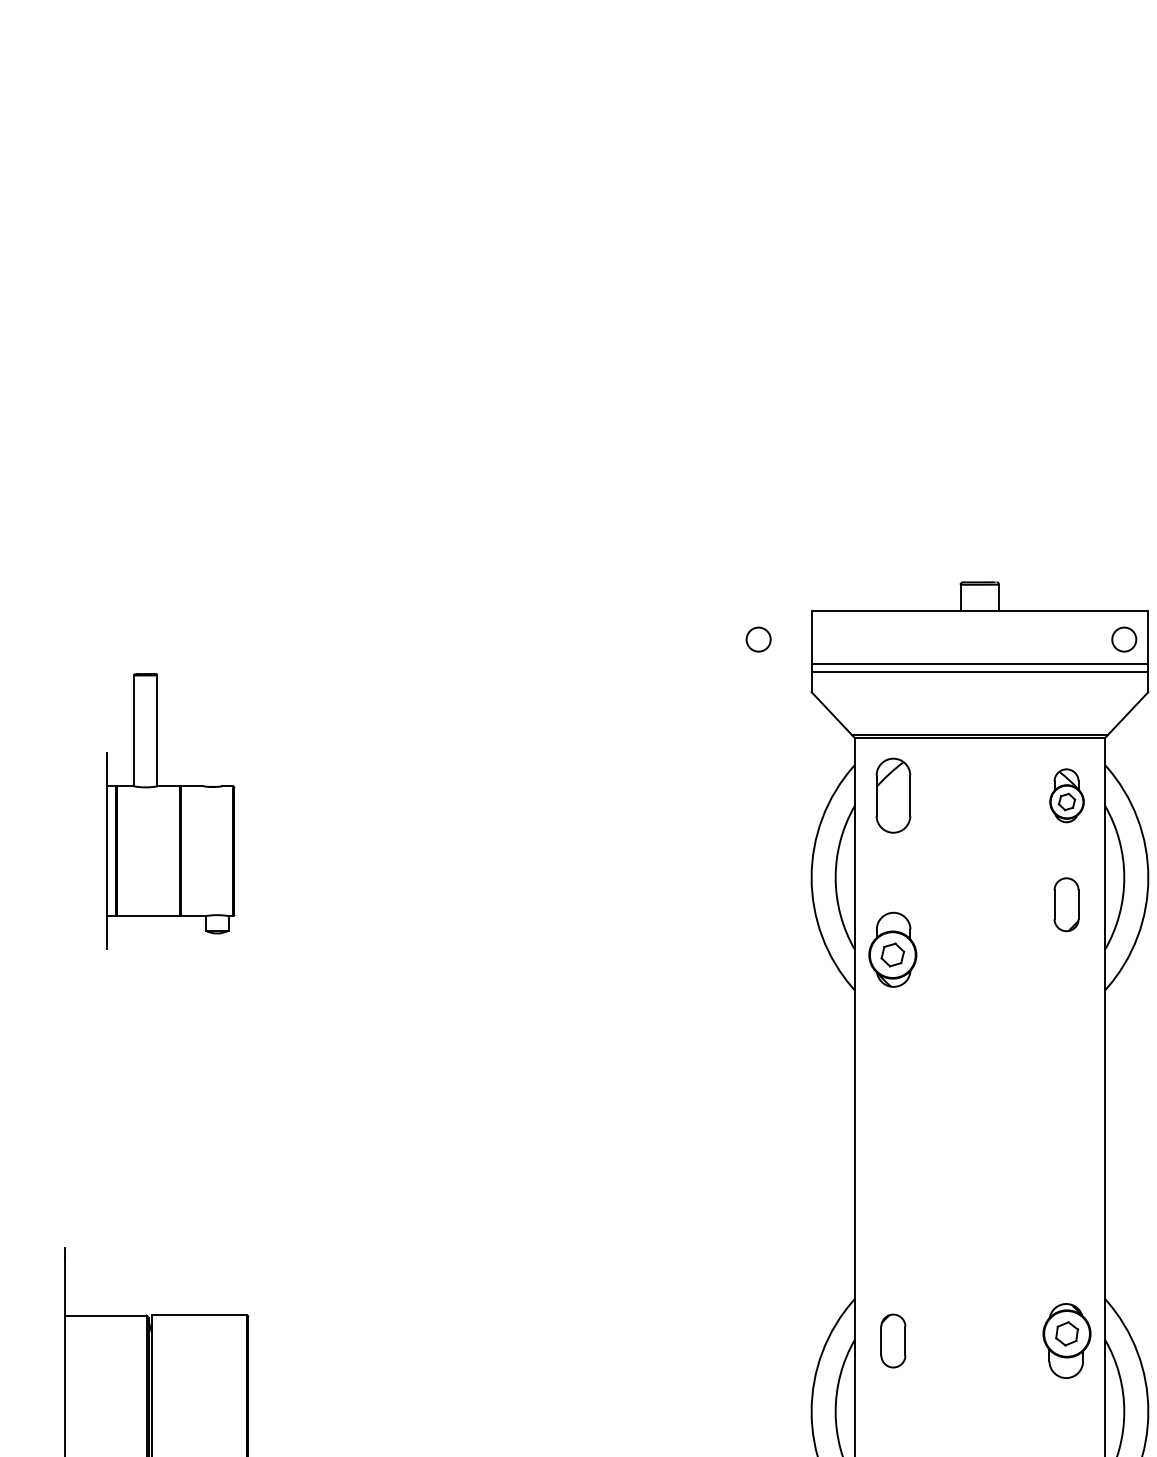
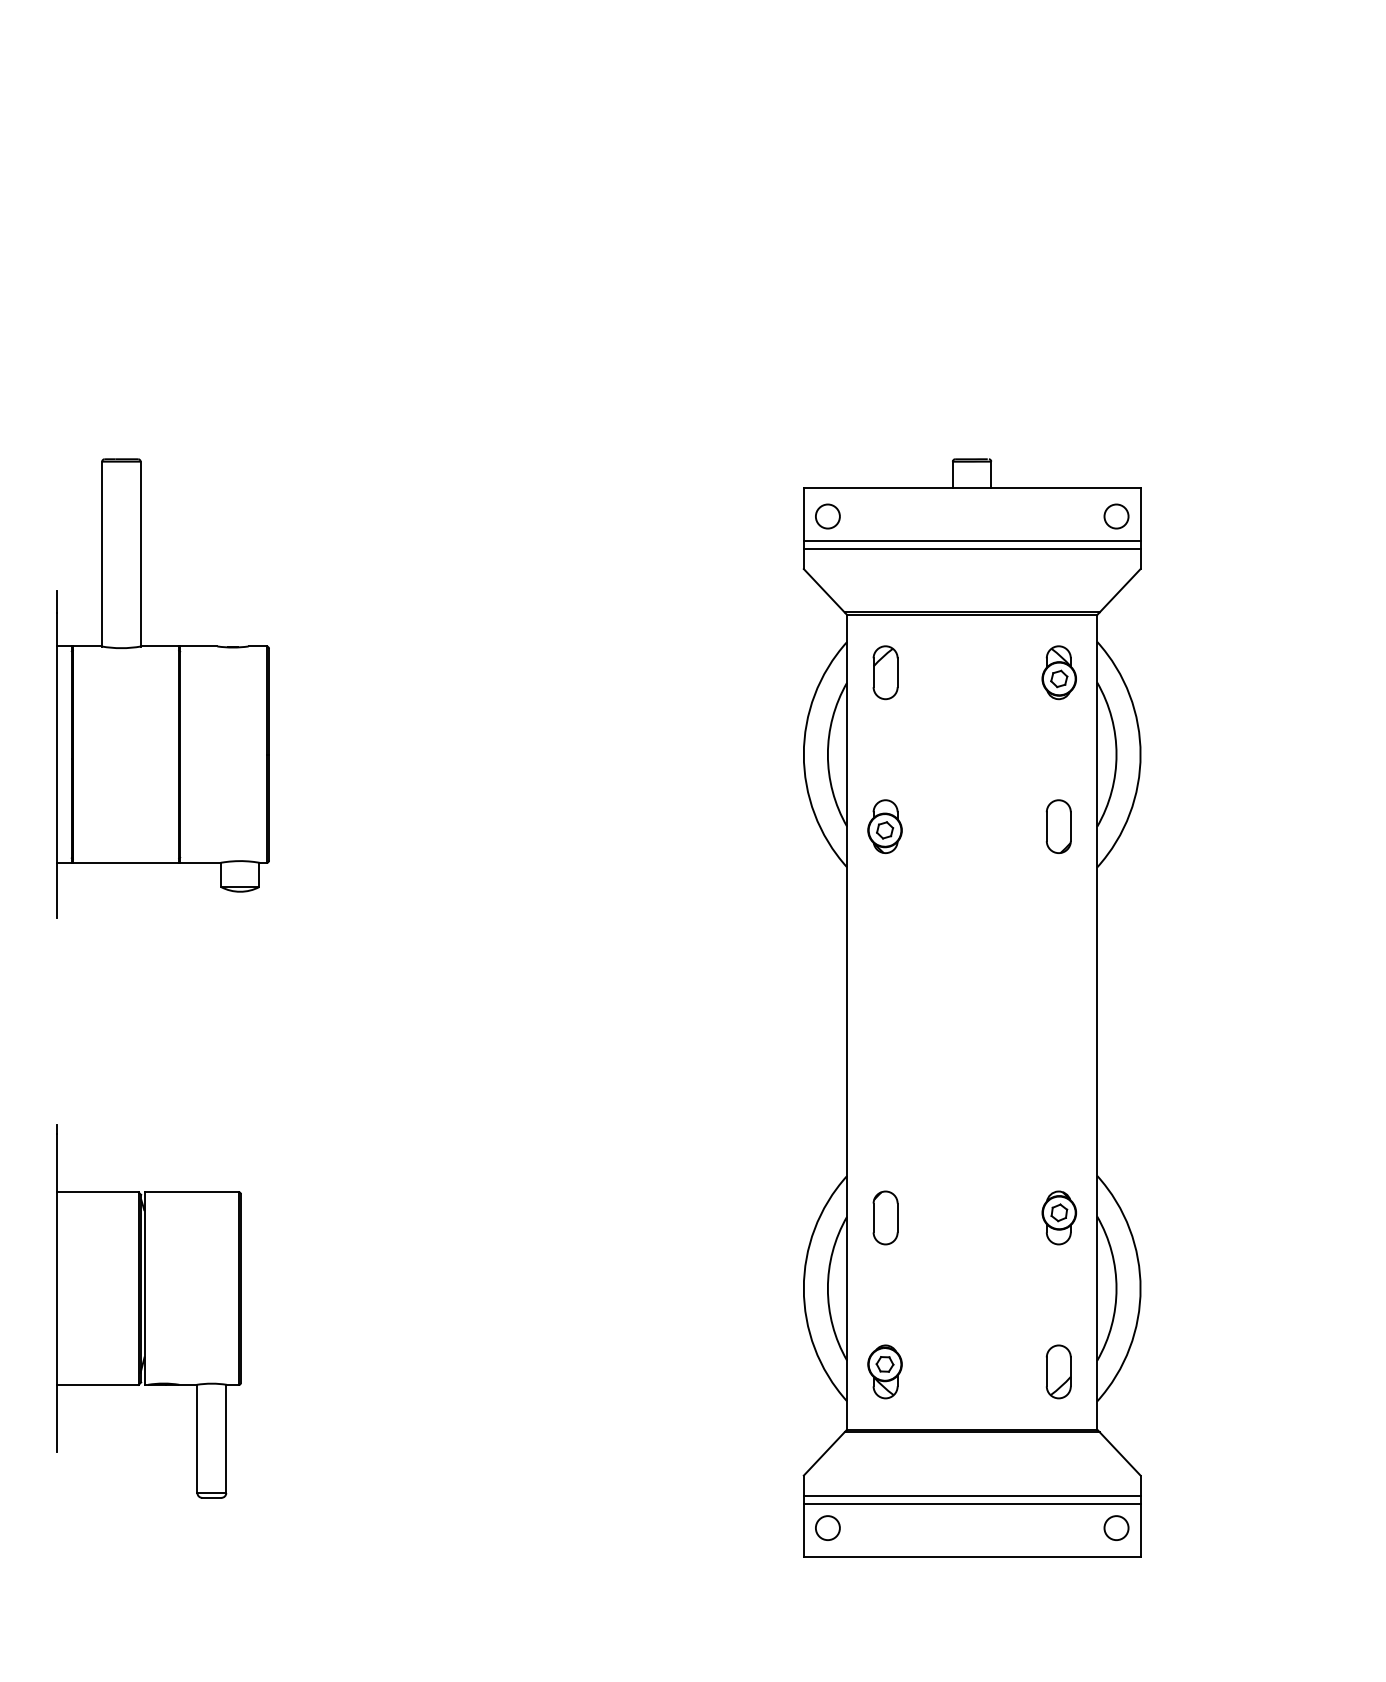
circle: (758, 639) -> (827, 516), moved
part: (893, 795) -> (885, 672), size x0.71
part: (170, 811) -> (162, 688), size x1.67
part: (1066, 904) -> (1058, 826), moved
part: (892, 949) -> (884, 826), size x0.71
part: (1067, 1340) -> (1059, 1217), size x0.71

